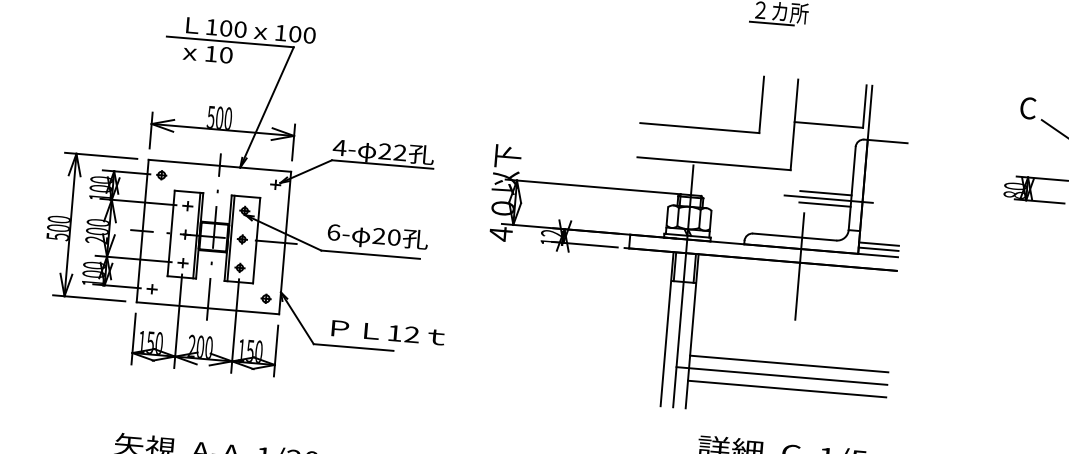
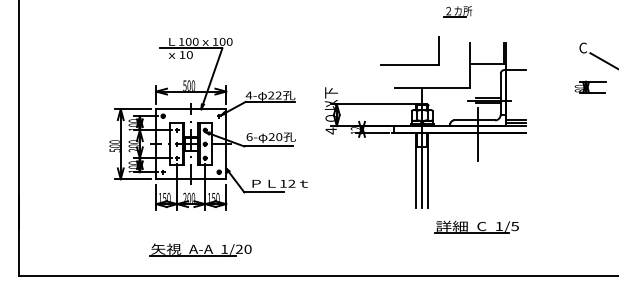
part: (699, 126) -> (409, 64), moved
line: (787, 363) -> (476, 182), removed
line: (780, 375) -> (473, 188), removed
line: (785, 388) -> (476, 194), removed

